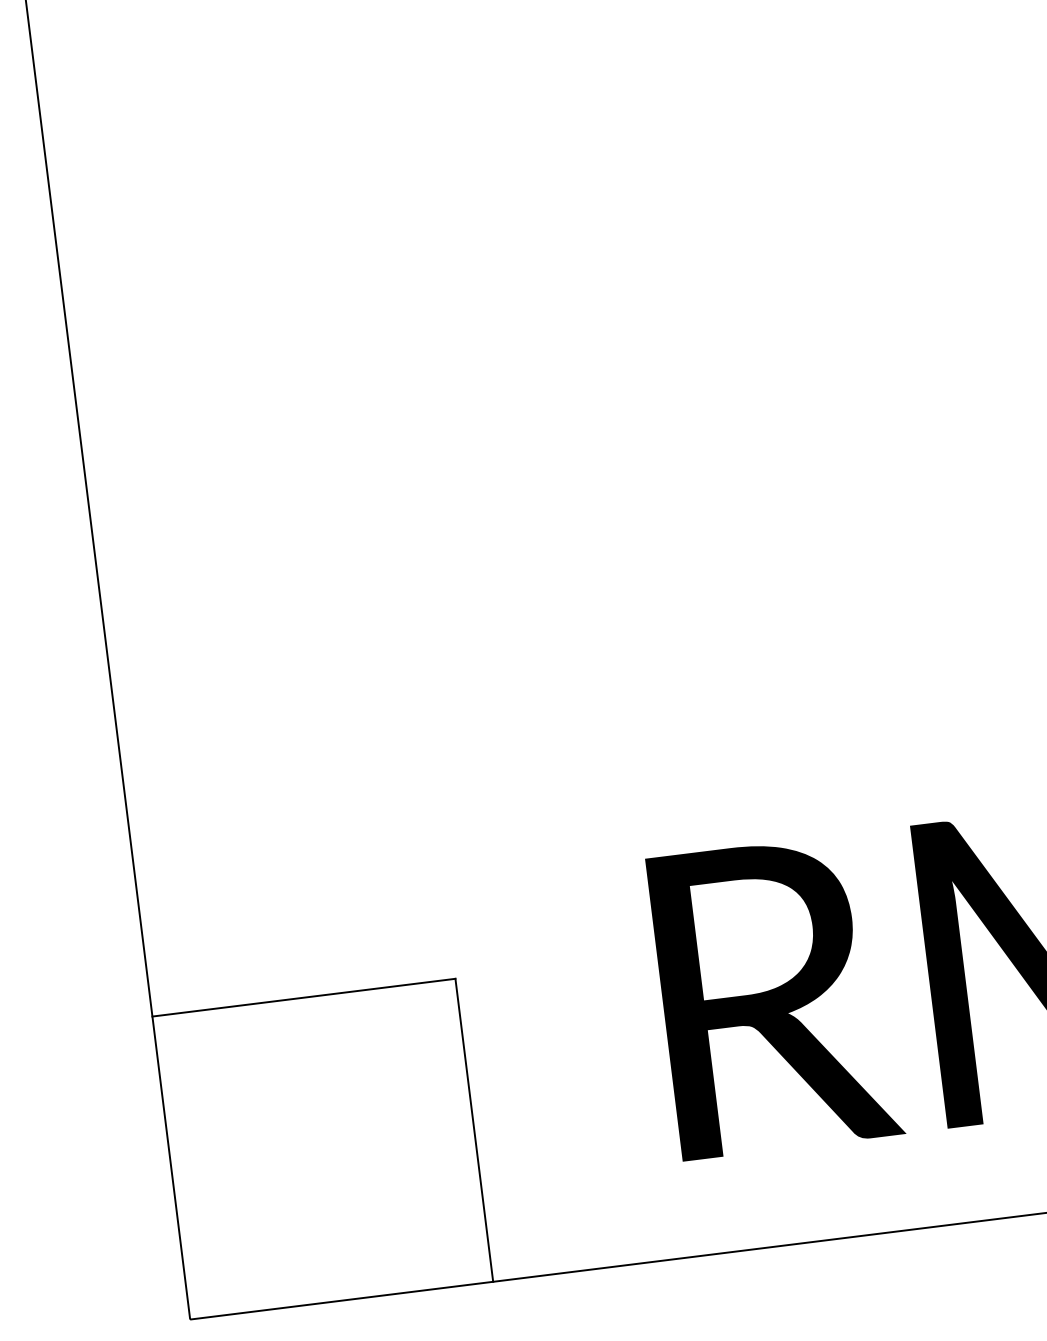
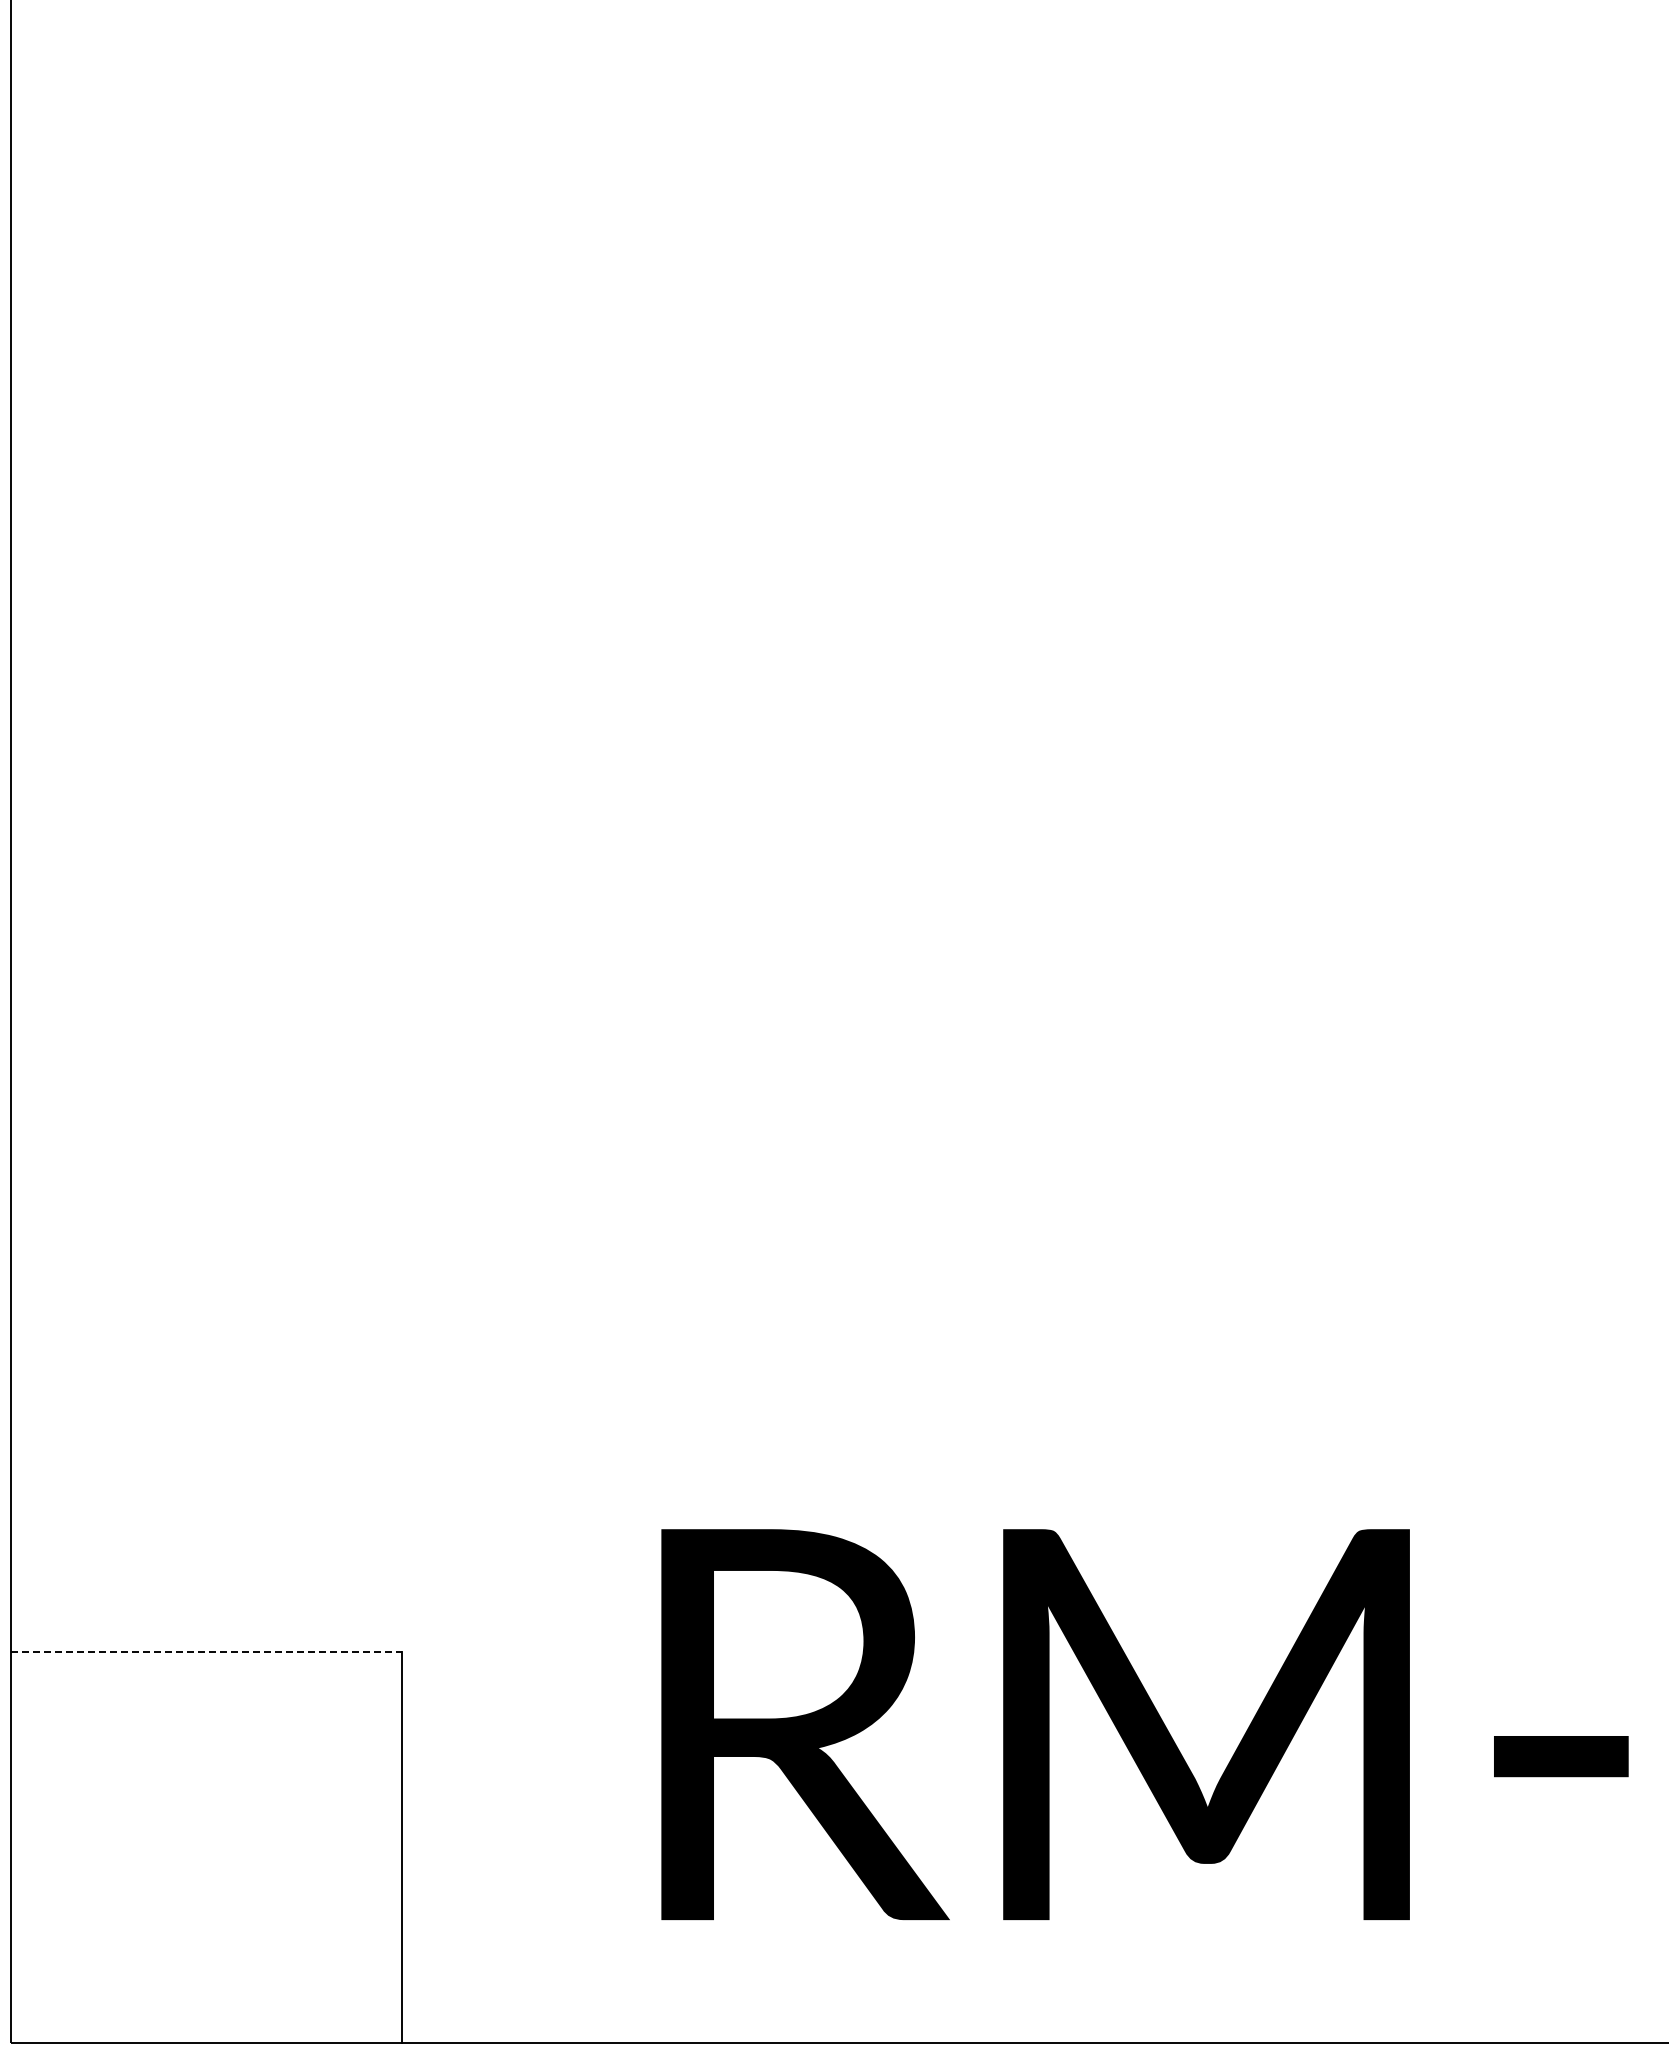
line: (304, 997) -> (206, 1651), solid -> dashed

